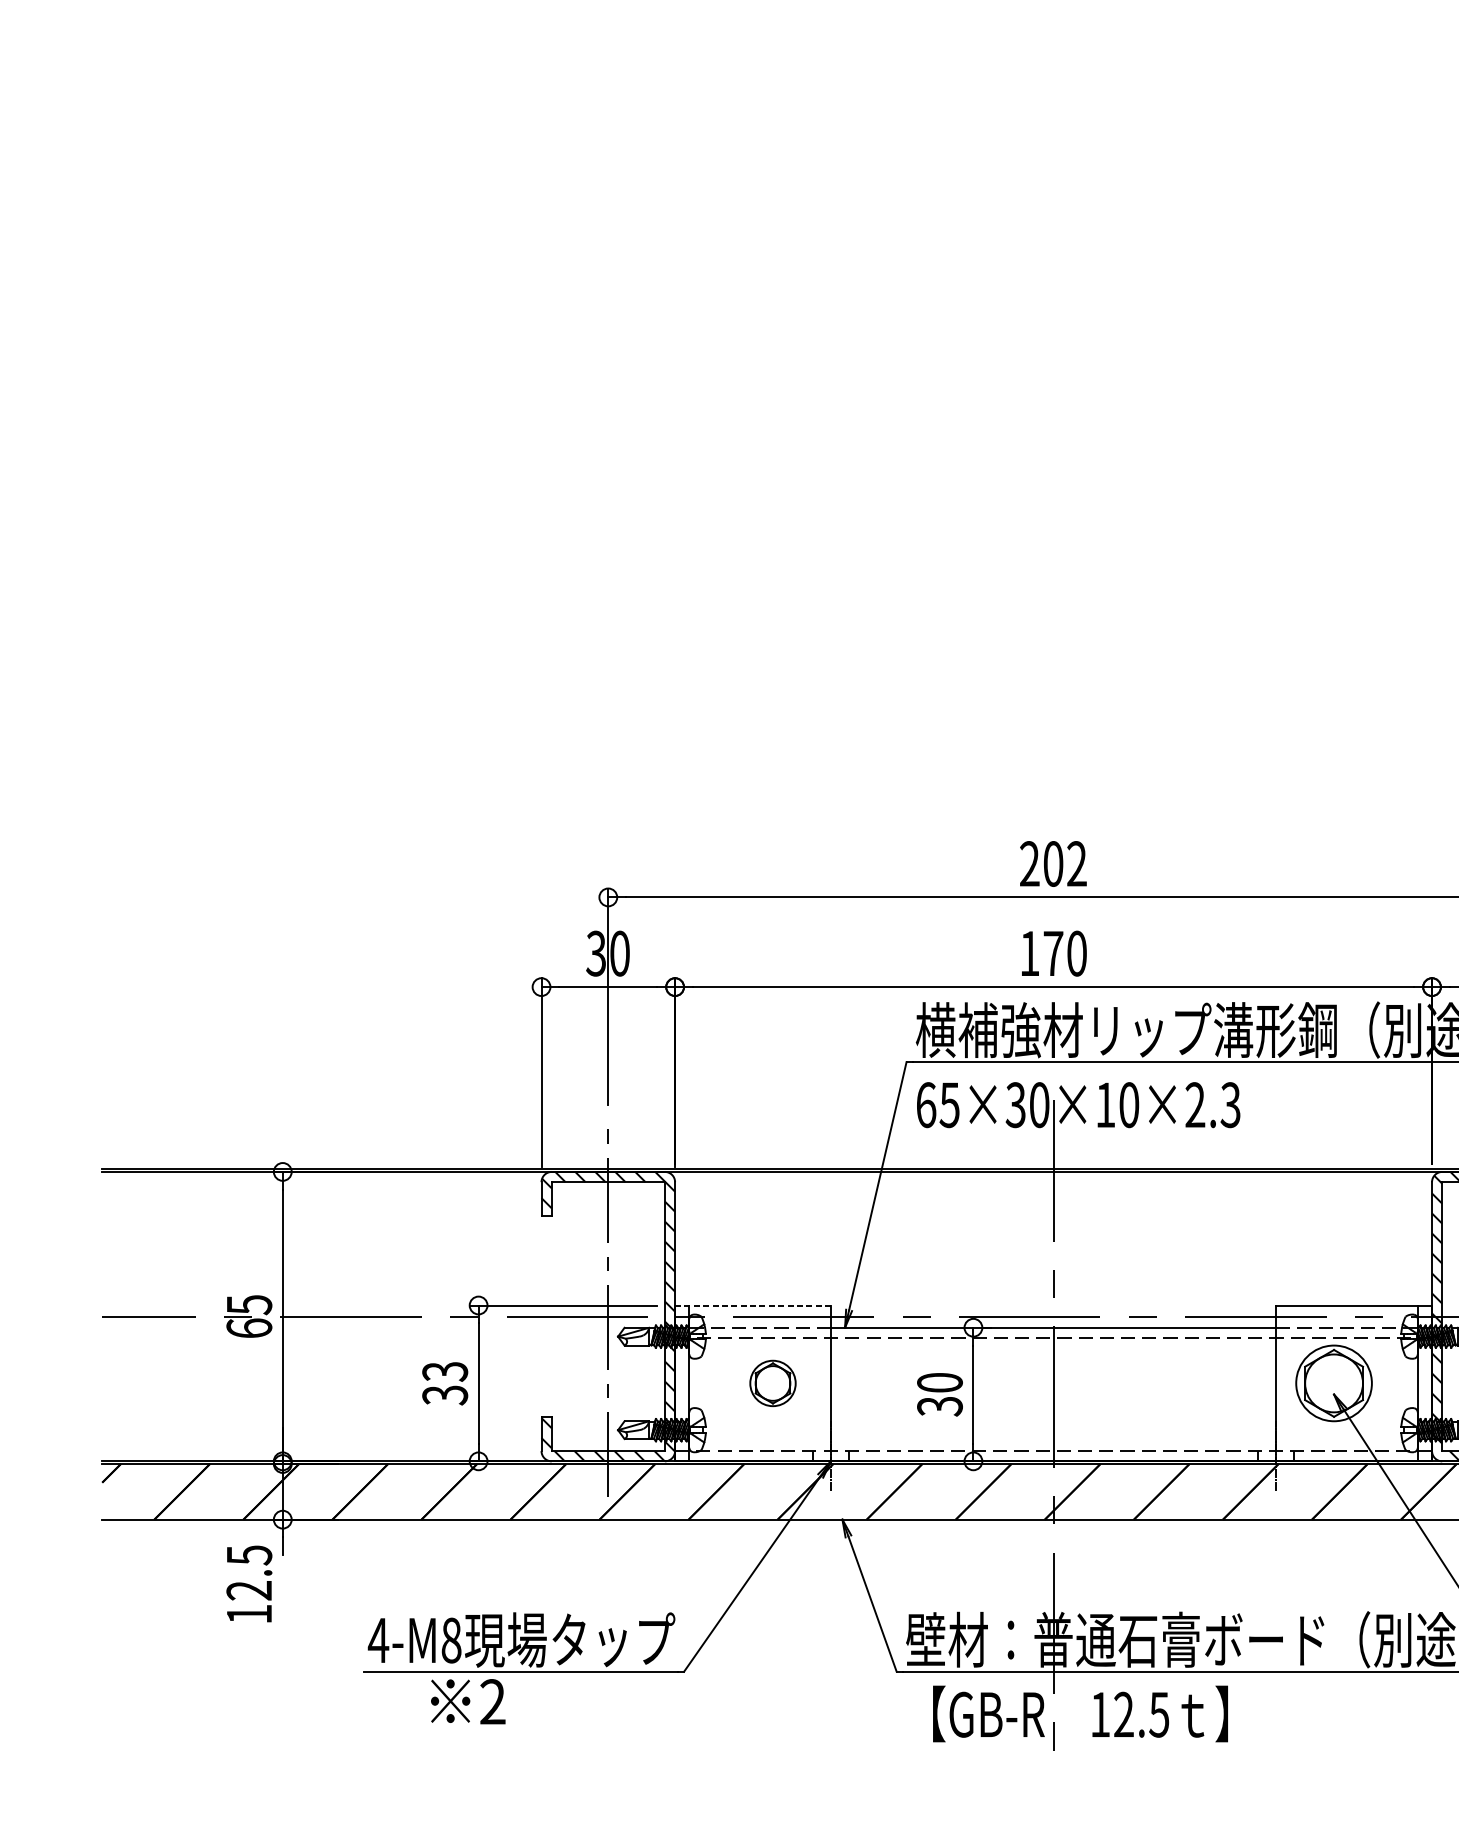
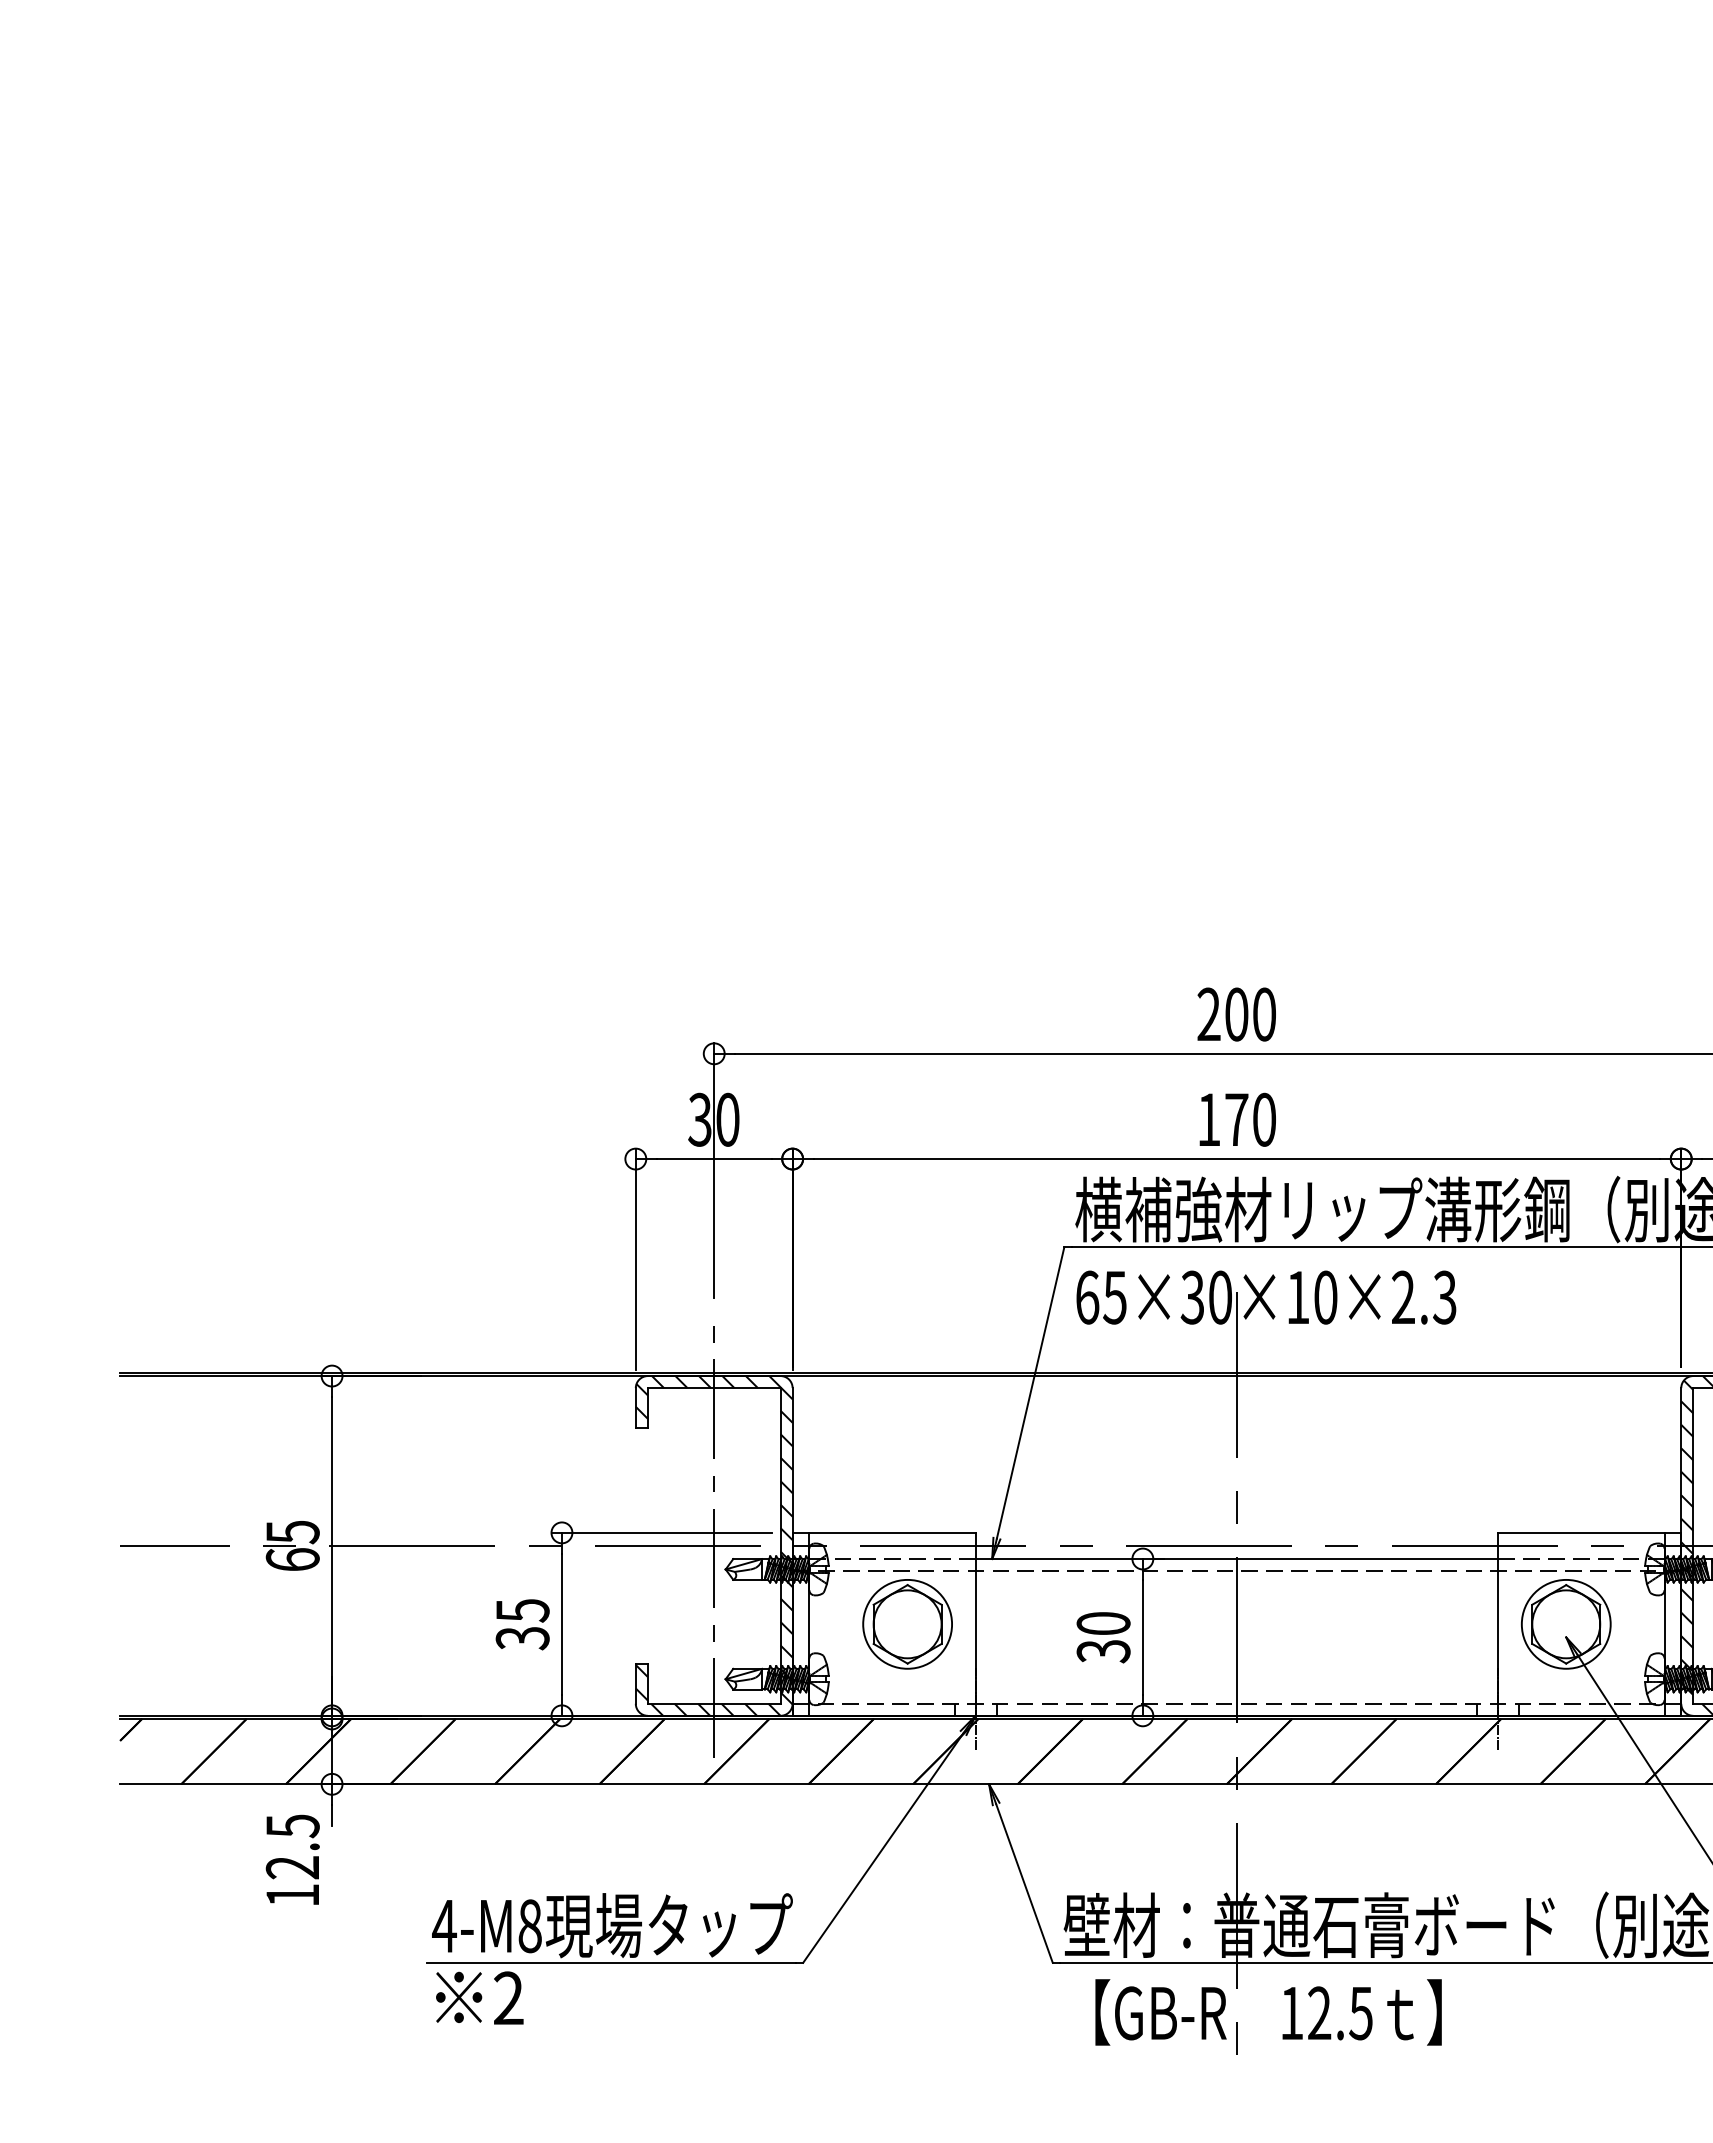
text: (1077, 863) -> (1264, 1014), 202 -> 200
line: (753, 1305) -> (884, 1532), dashed -> solid
text: (444, 1371) -> (522, 1610), 33 -> 35
part: (772, 1383) -> (907, 1624), size x1.67
text: (467, 1701) -> (479, 1997), moved

